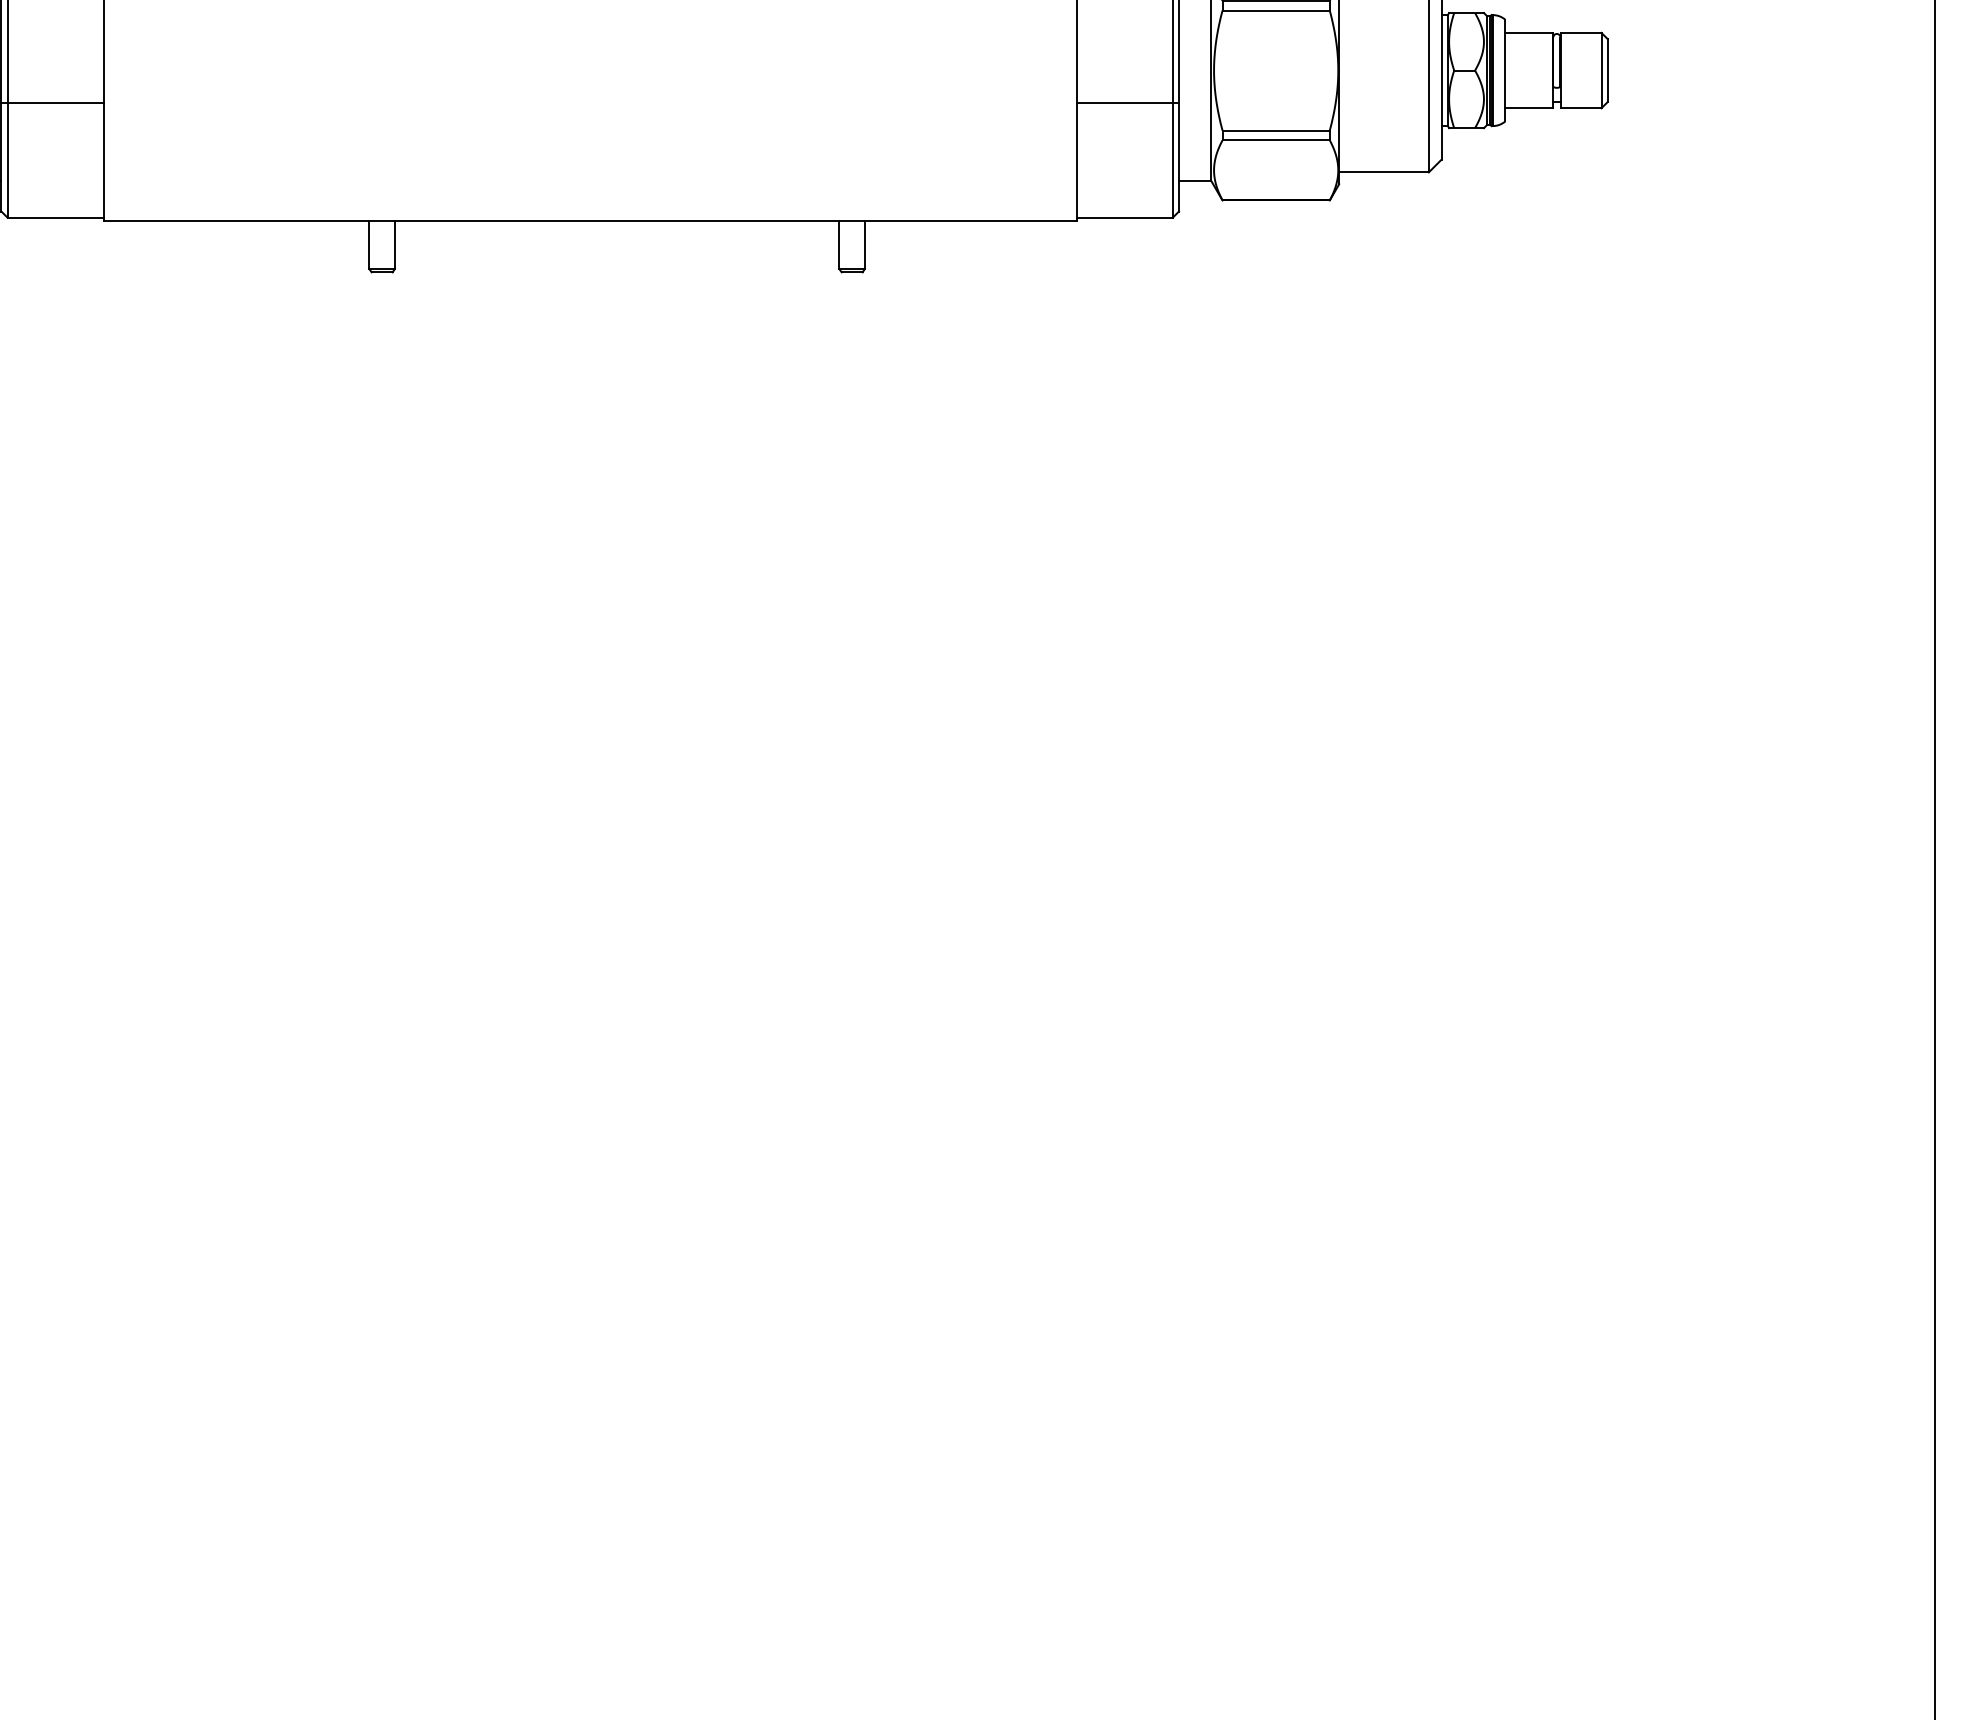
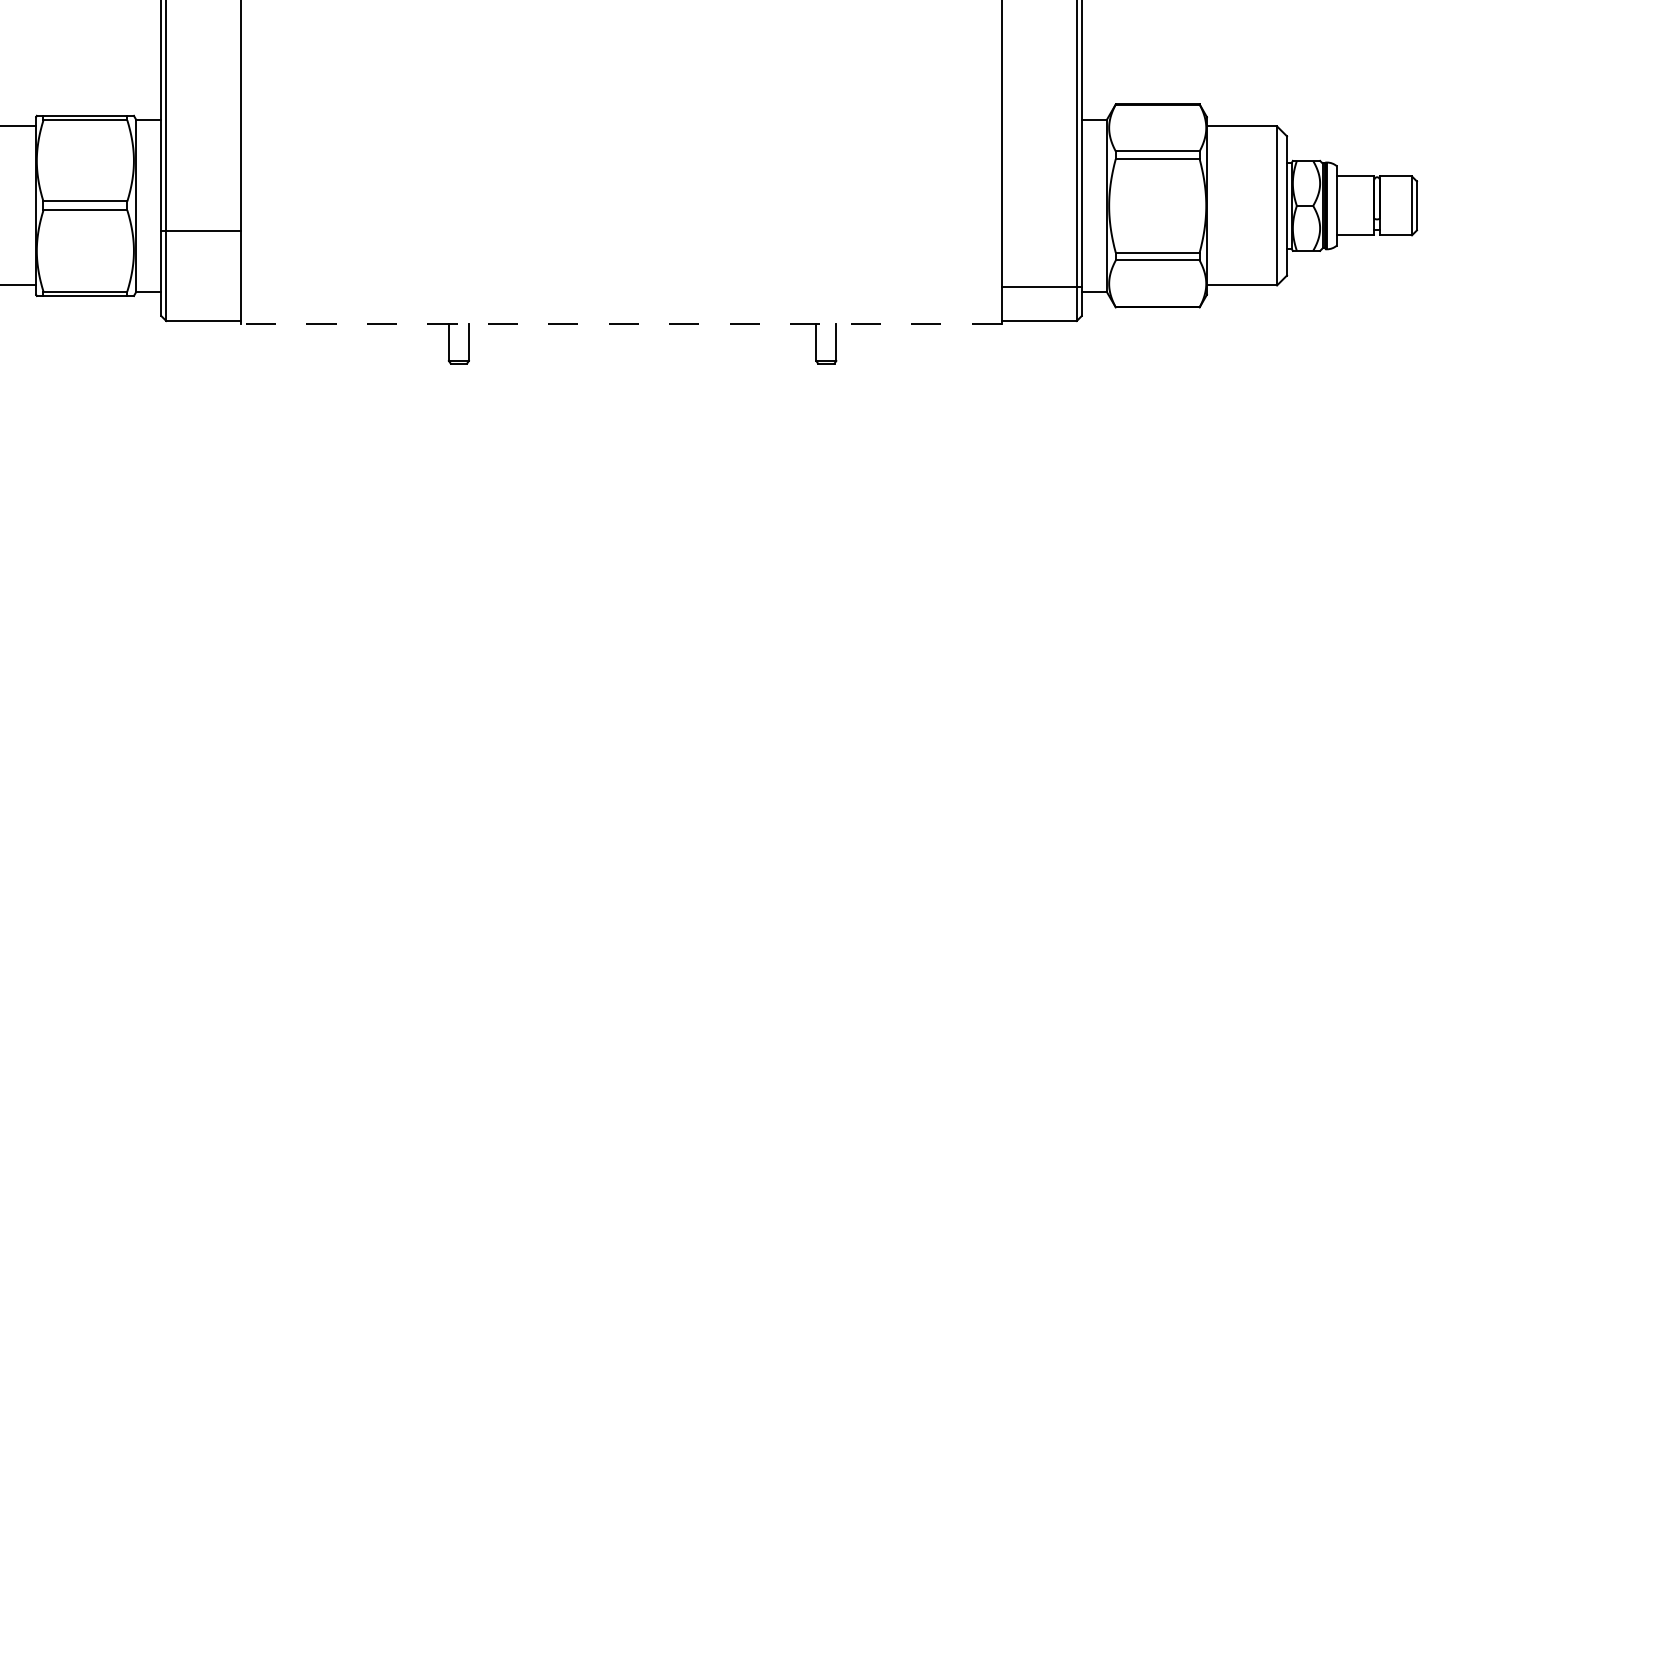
line: (1127, 103) -> (1041, 287), moved
line: (590, 221) -> (621, 323), solid -> dashed

